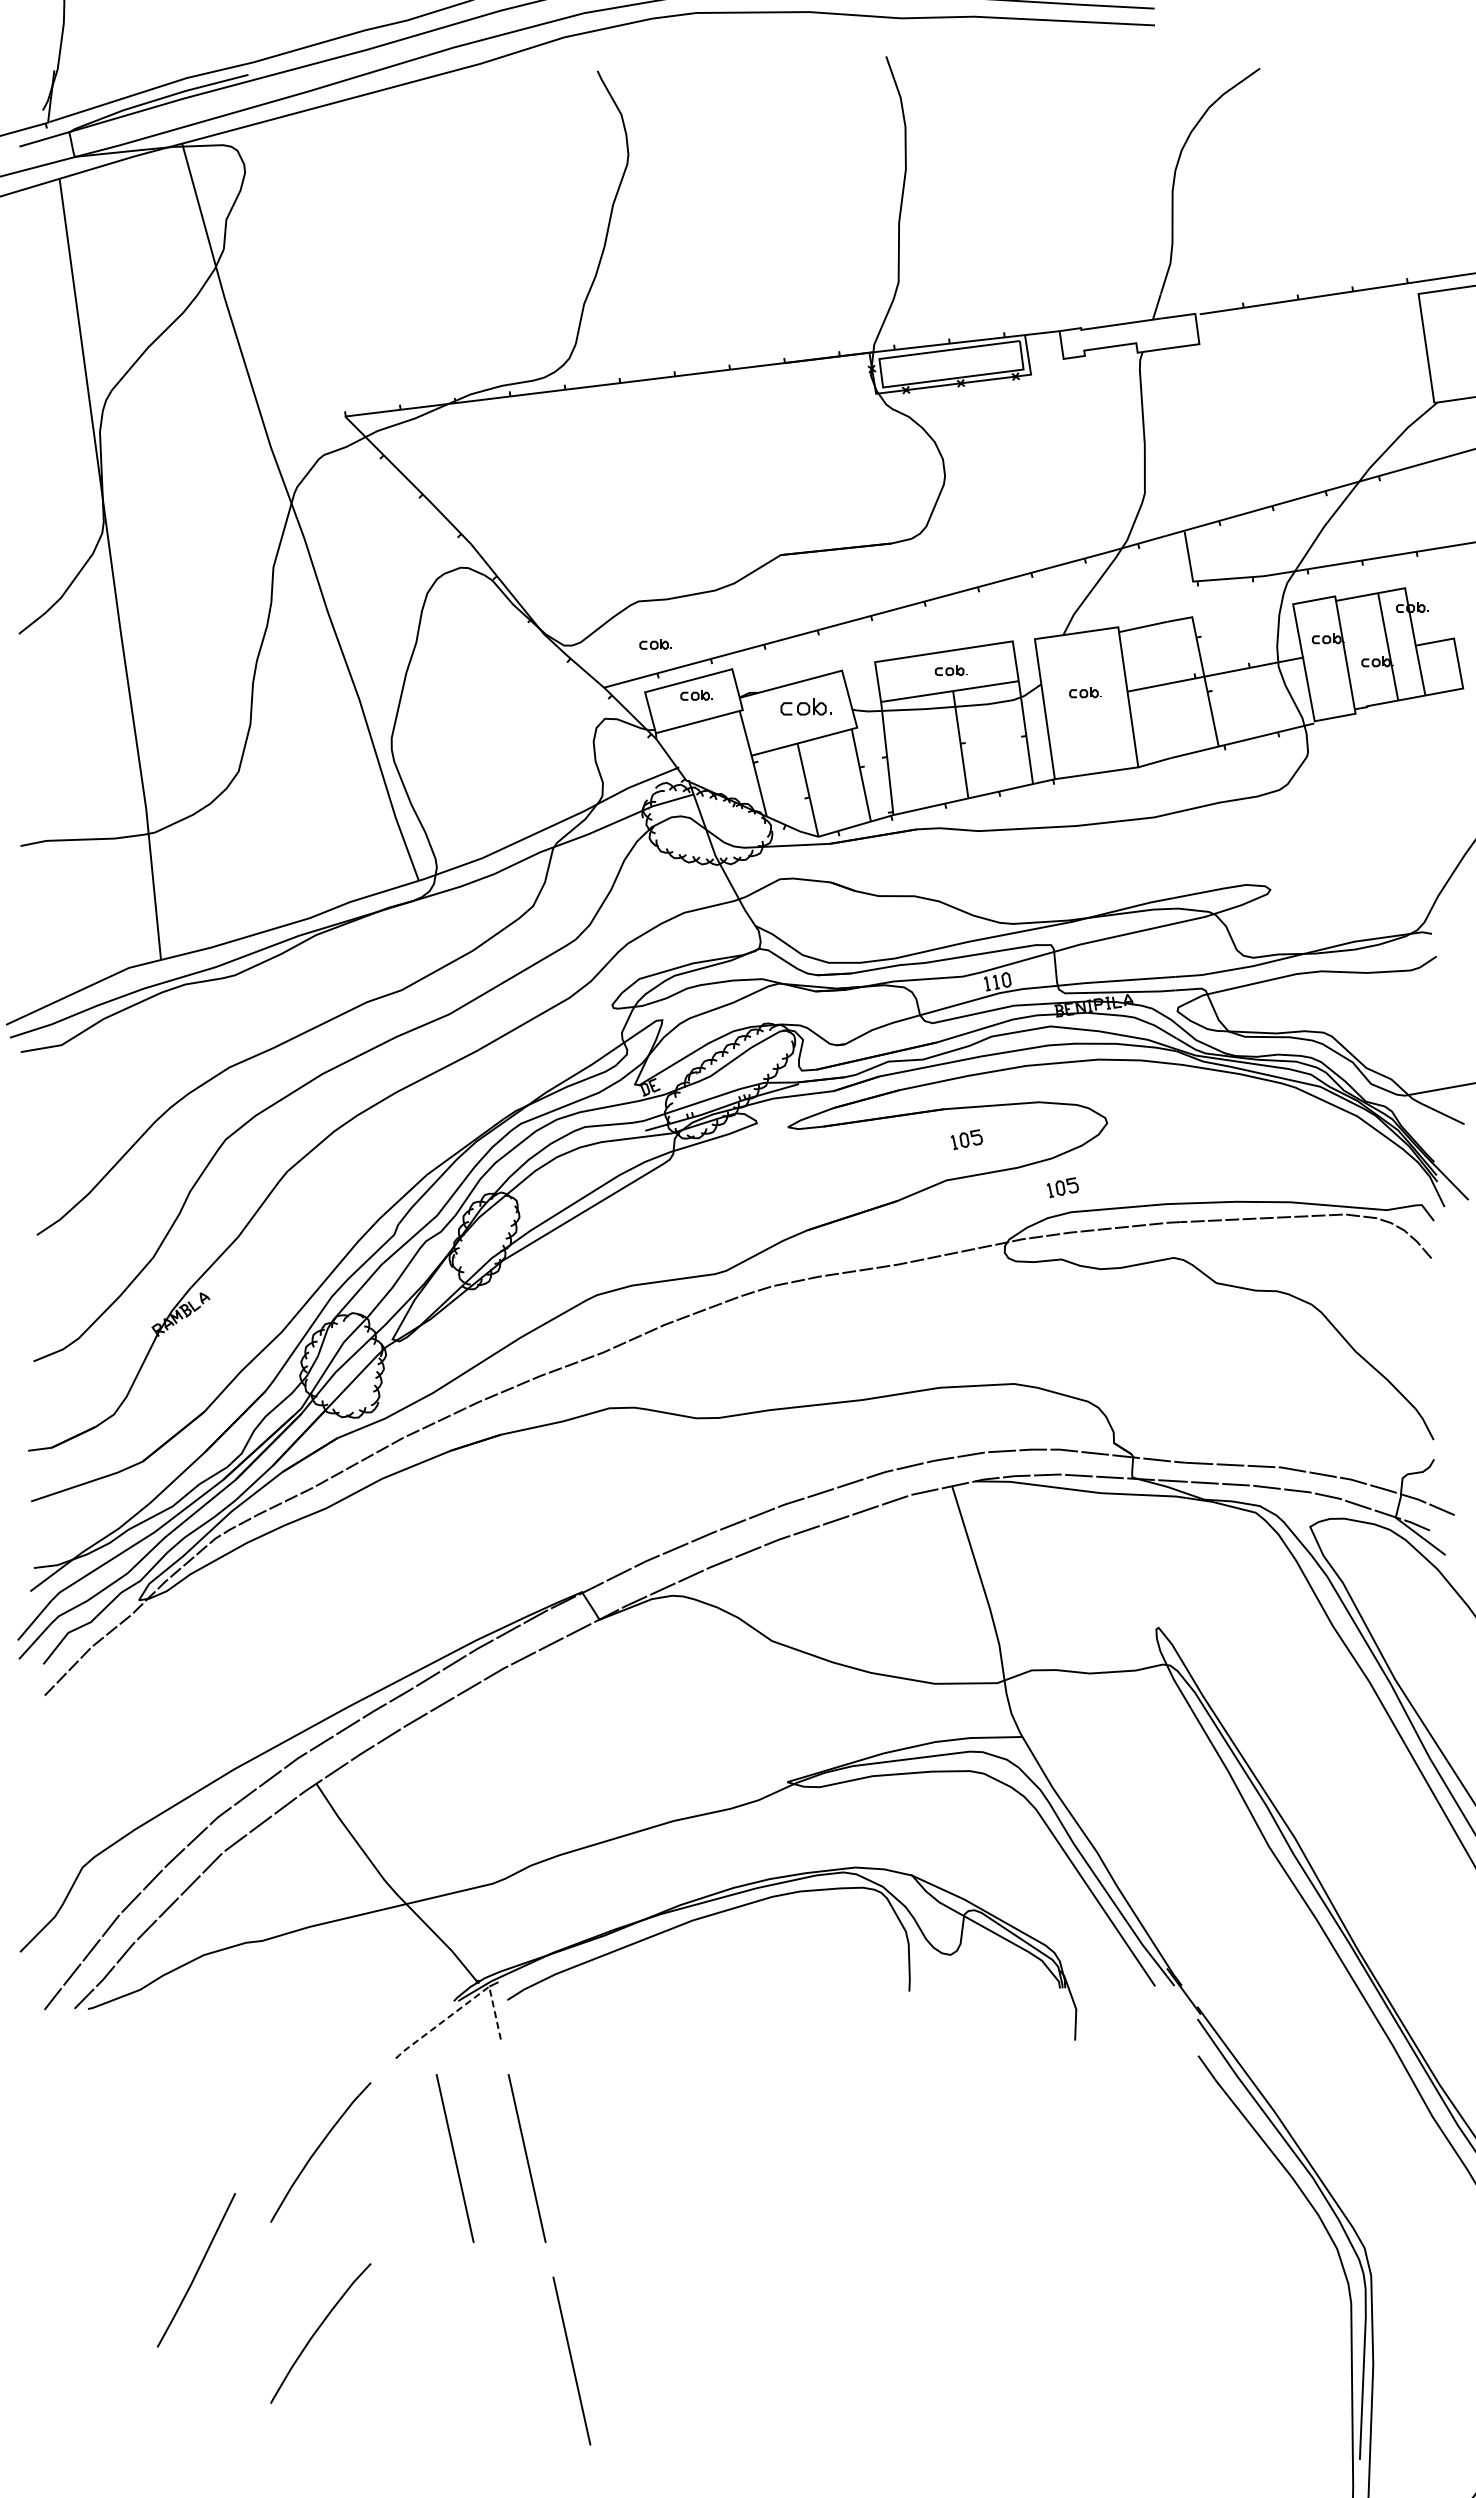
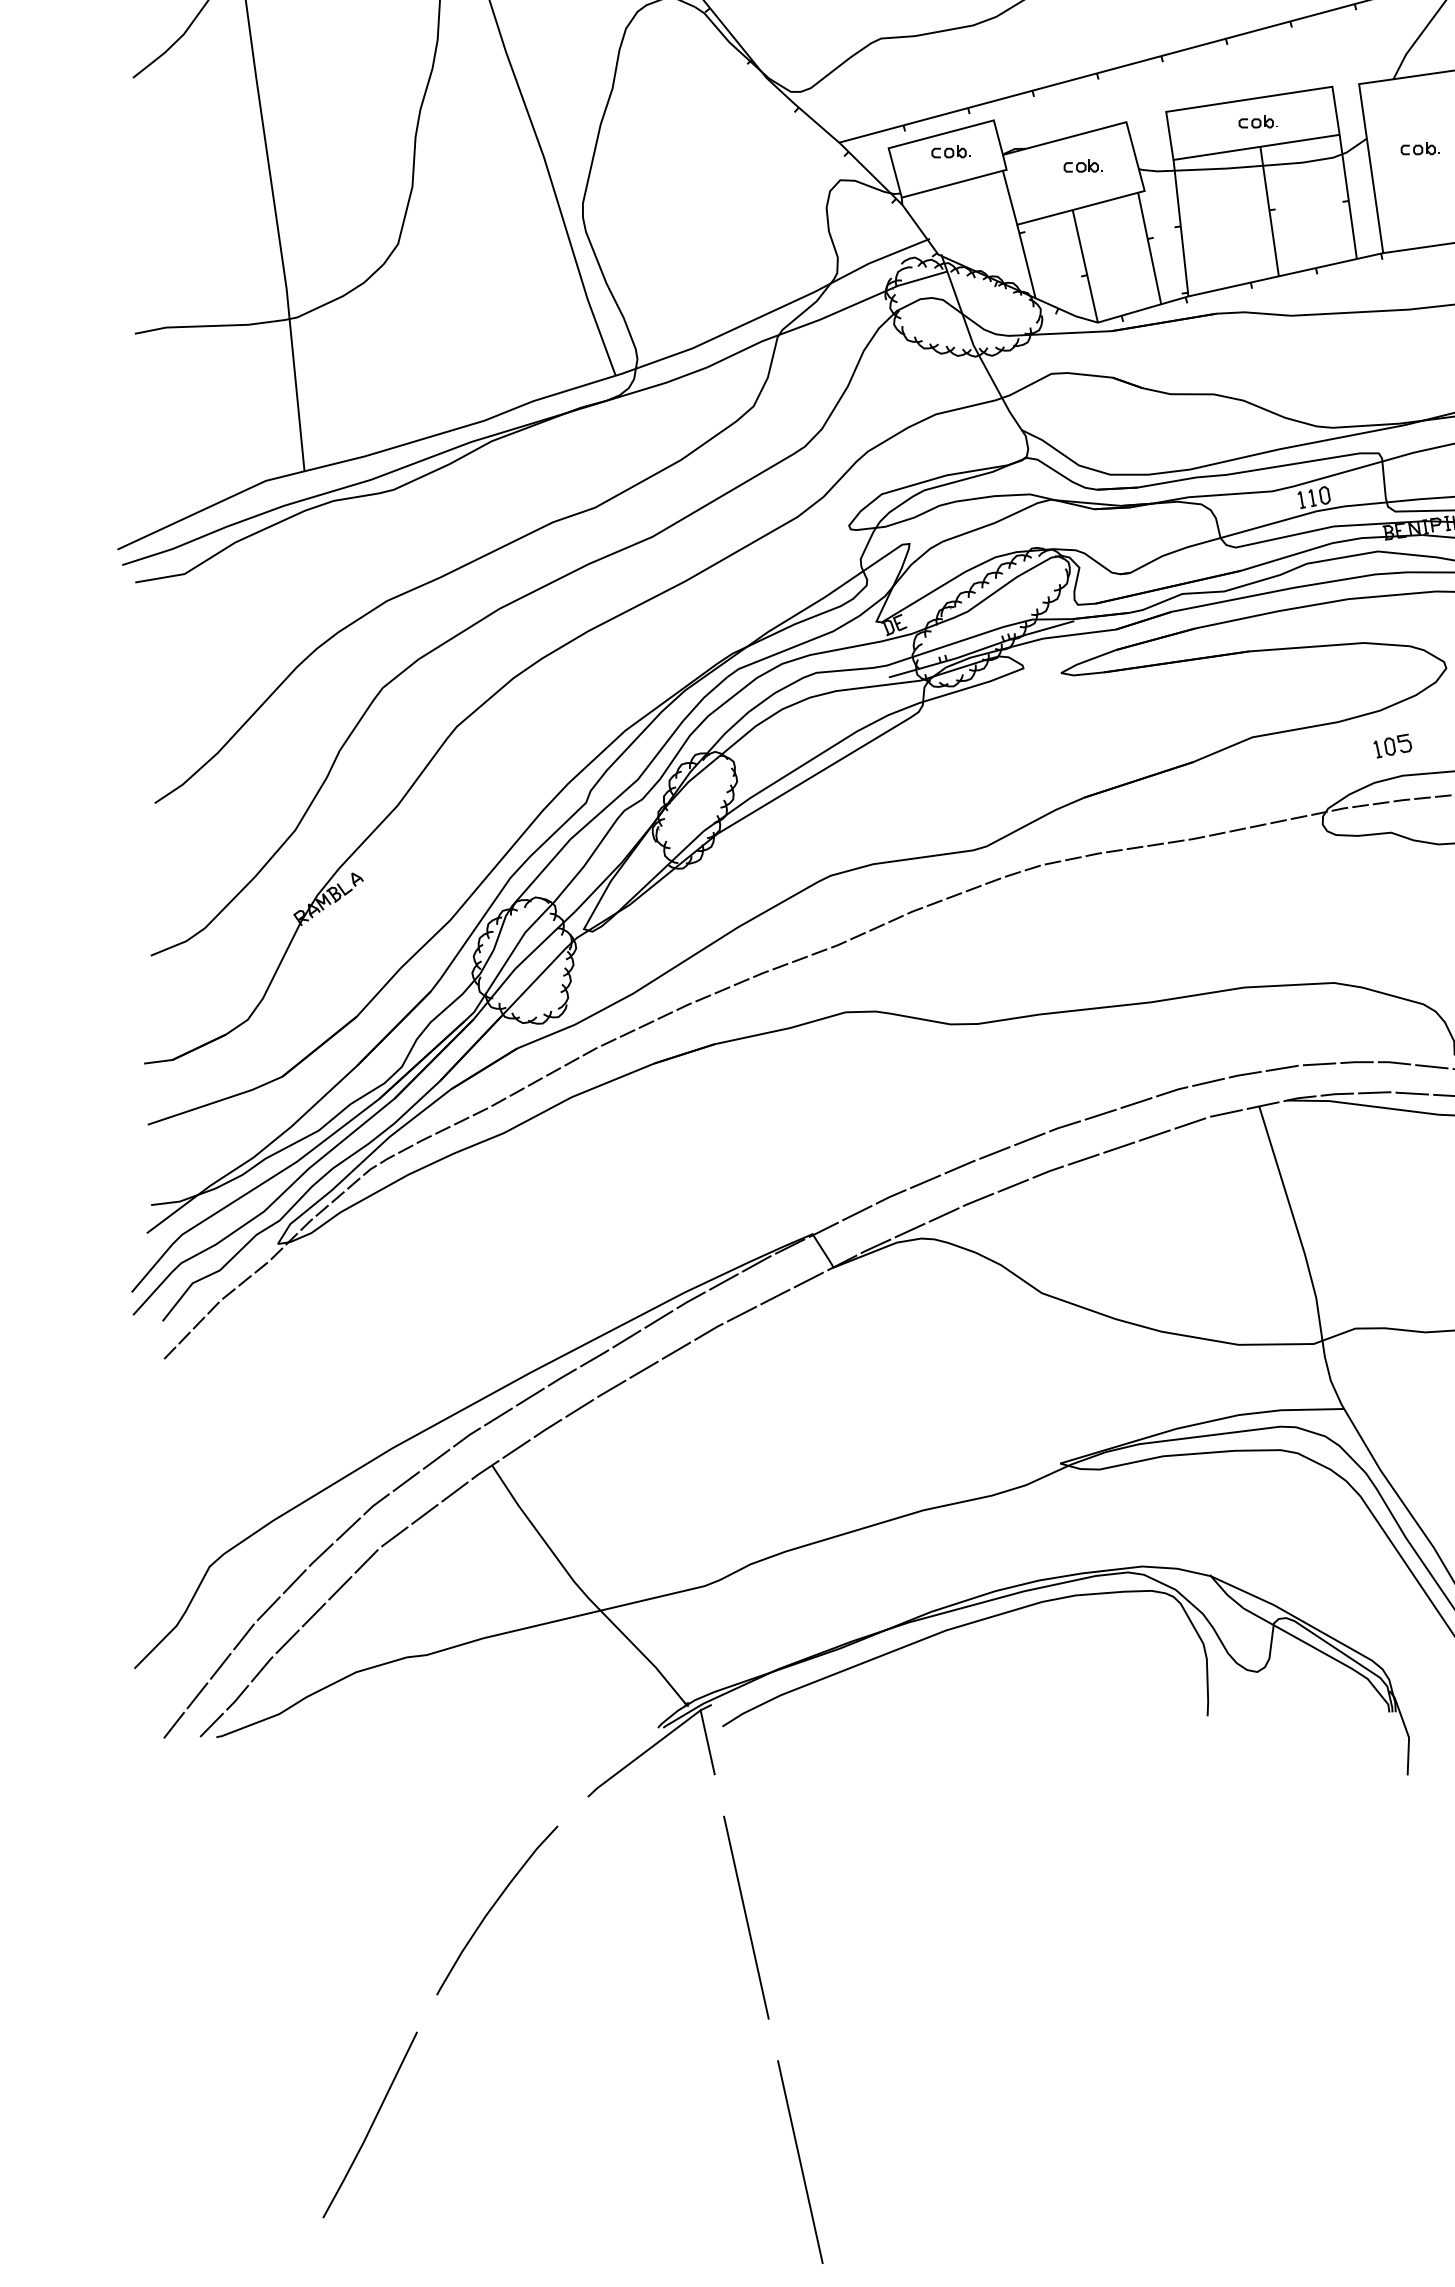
part: (655, 644) -> (901, 90), removed
part: (806, 706) -> (1083, 165), size x0.62
part: (966, 1139) -> (1276, 687), removed
line: (463, 2005) -> (669, 1733), dashed -> solid
line: (454, 2158) -> (658, 1917), removed
curve: (196, 2271) -> (370, 2126), moved
curve: (318, 2330) -> (494, 2125), removed

